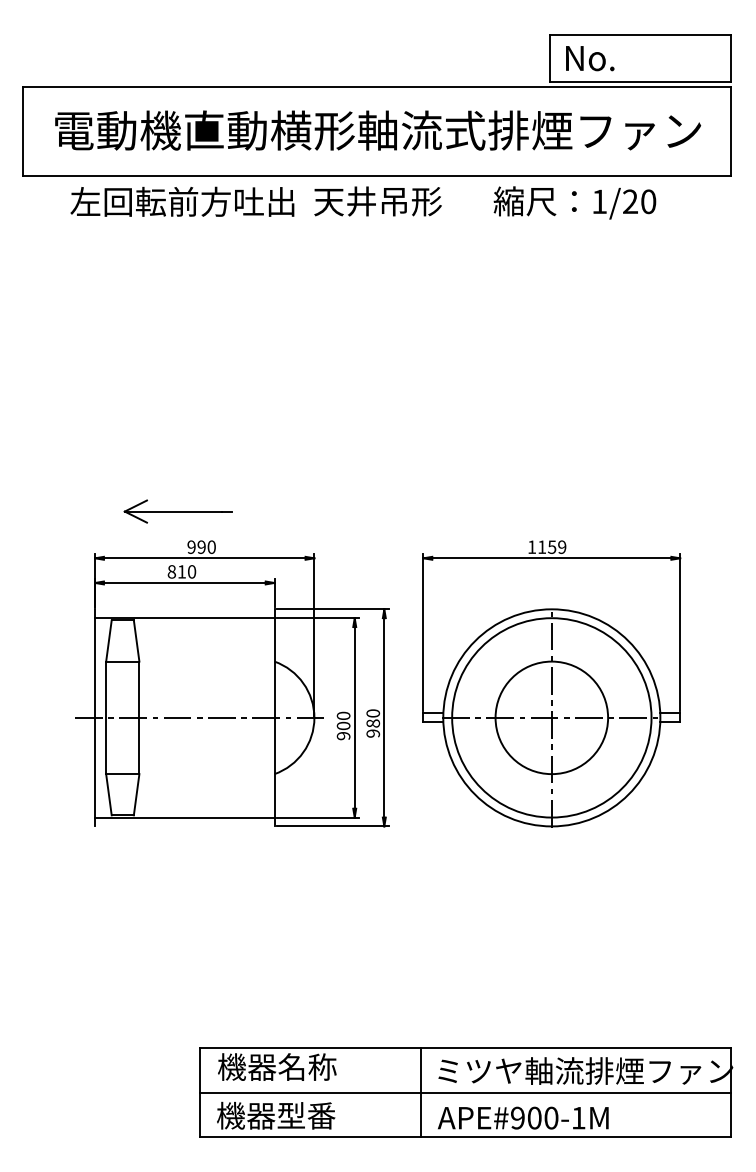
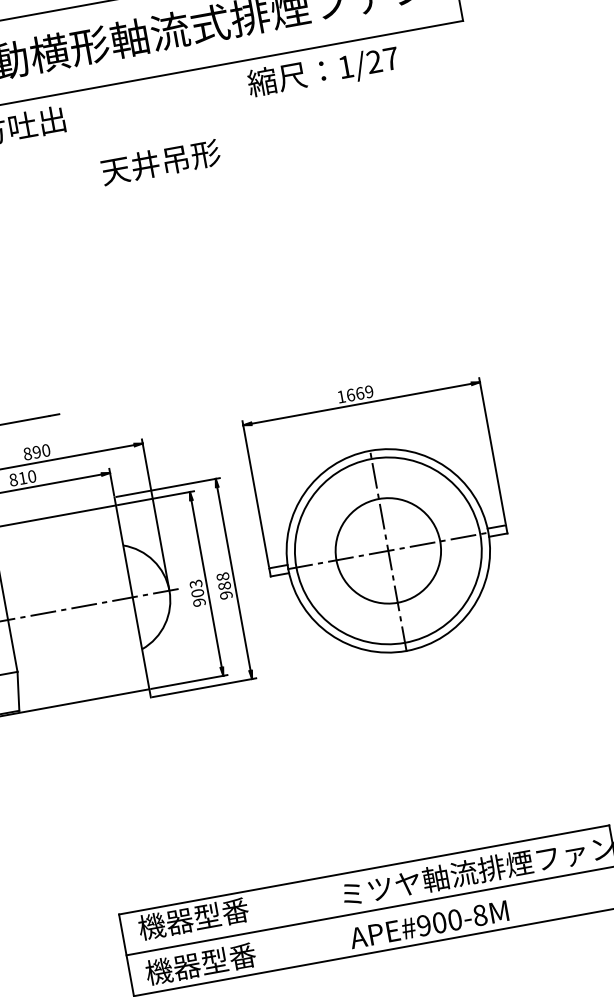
text: (377, 201) -> (160, 162), moved
text: (648, 201) -> (390, 58), 1/20 -> 1/27
text: (191, 546) -> (27, 453), 990 -> 890
text: (547, 547) -> (355, 394), 1159 -> 1669
text: (373, 713) -> (223, 576), 980 -> 988
text: (343, 715) -> (195, 583), 900 -> 903
text: (307, 1066) -> (221, 913), 機器名称 -> 機器型番
line: (421, 1092) -> (330, 918), removed
text: (578, 1117) -> (479, 914), APE#900-1M -> APE#900-8M

